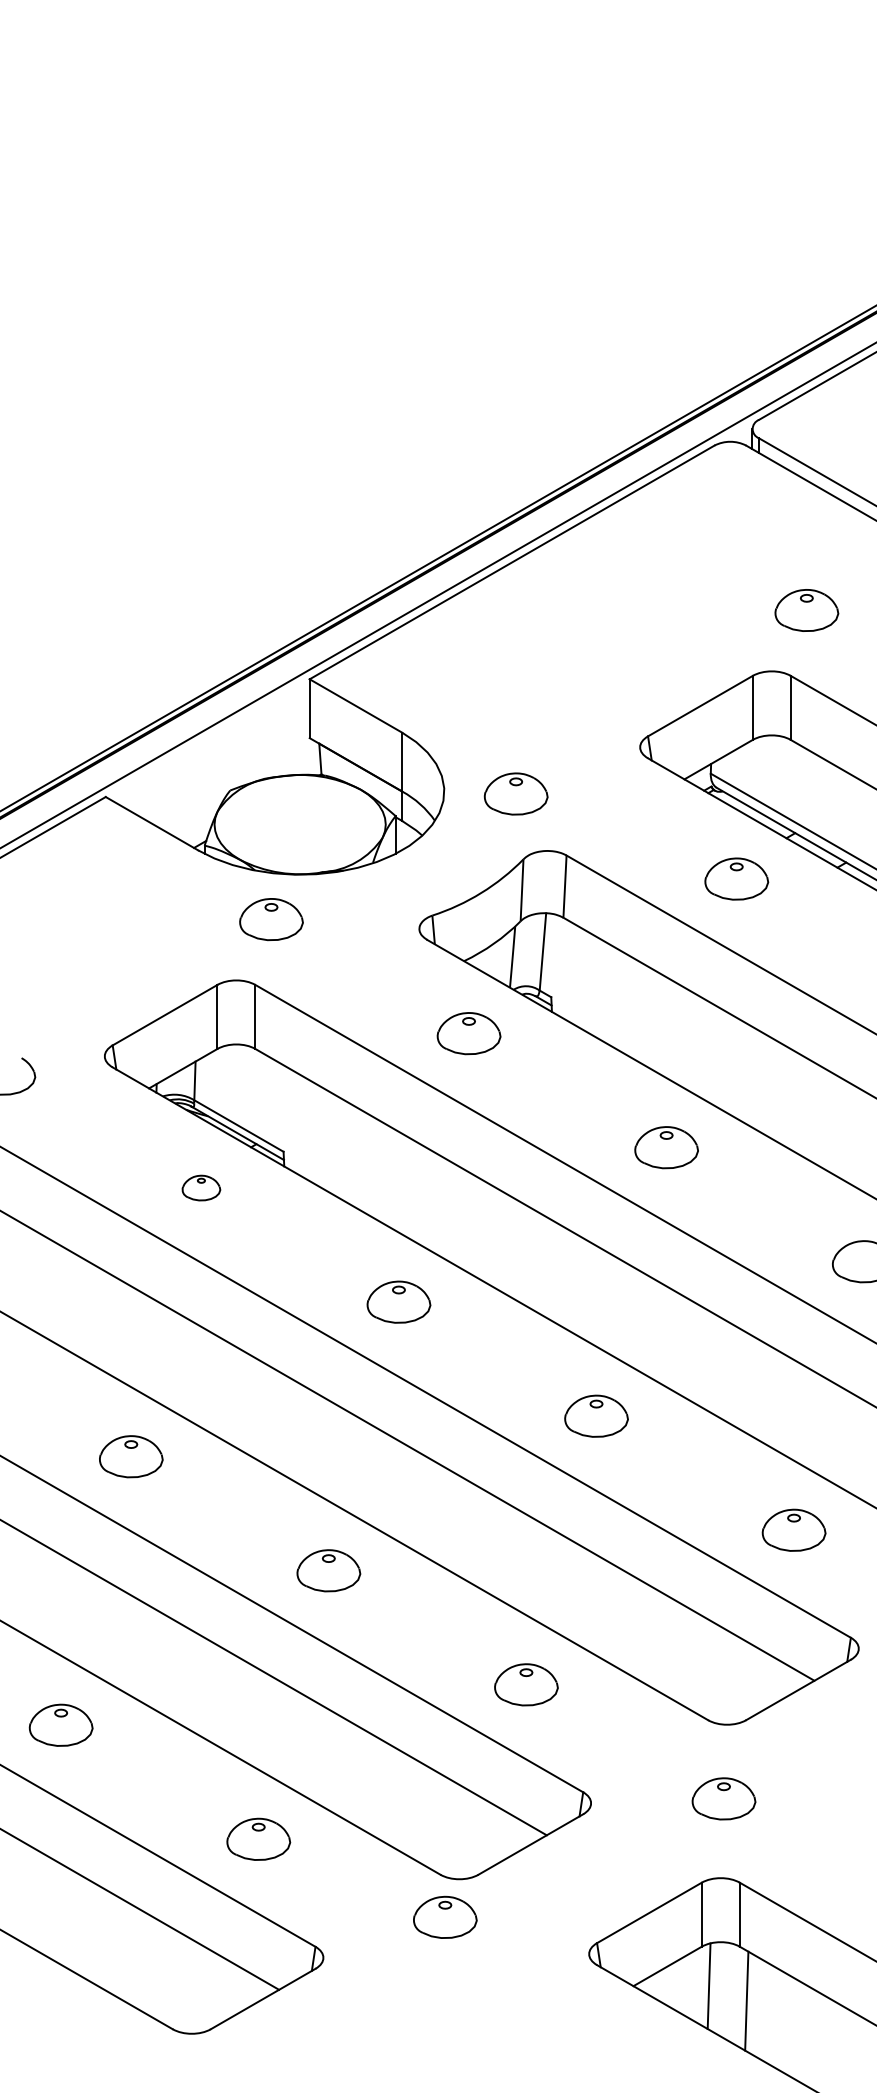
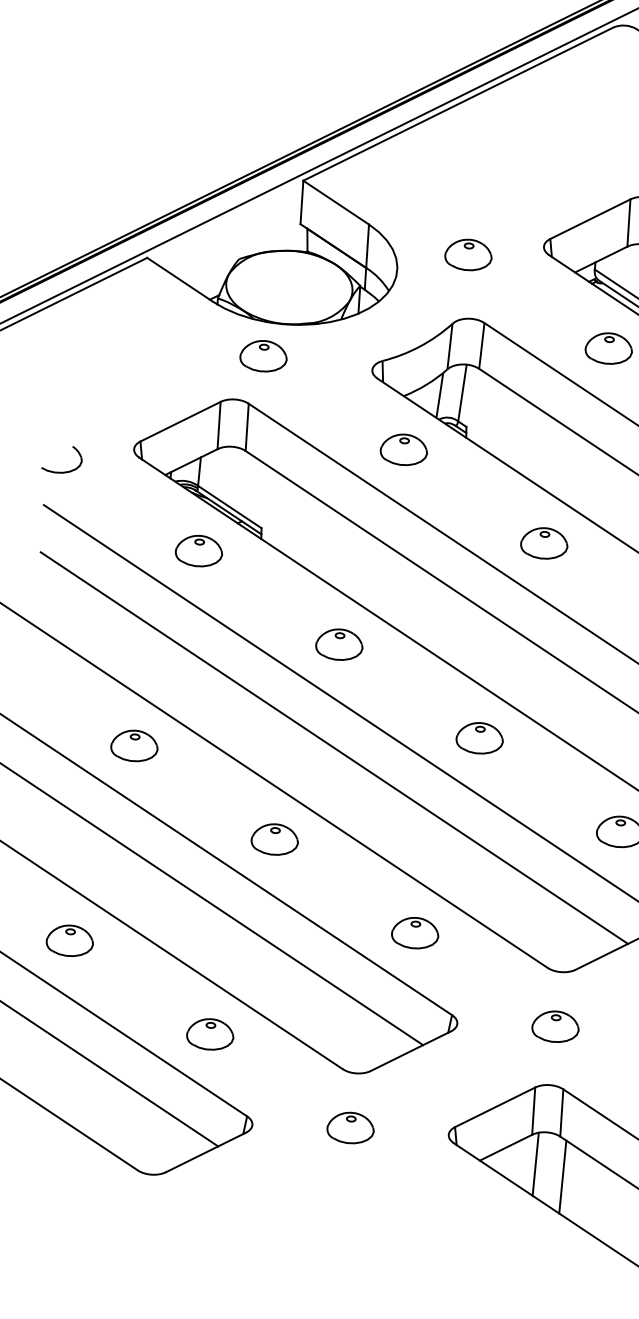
part: (515, 793) -> (468, 254), moved
part: (201, 1187) -> (199, 550), size x1.67
part: (445, 1916) -> (350, 1127), moved

